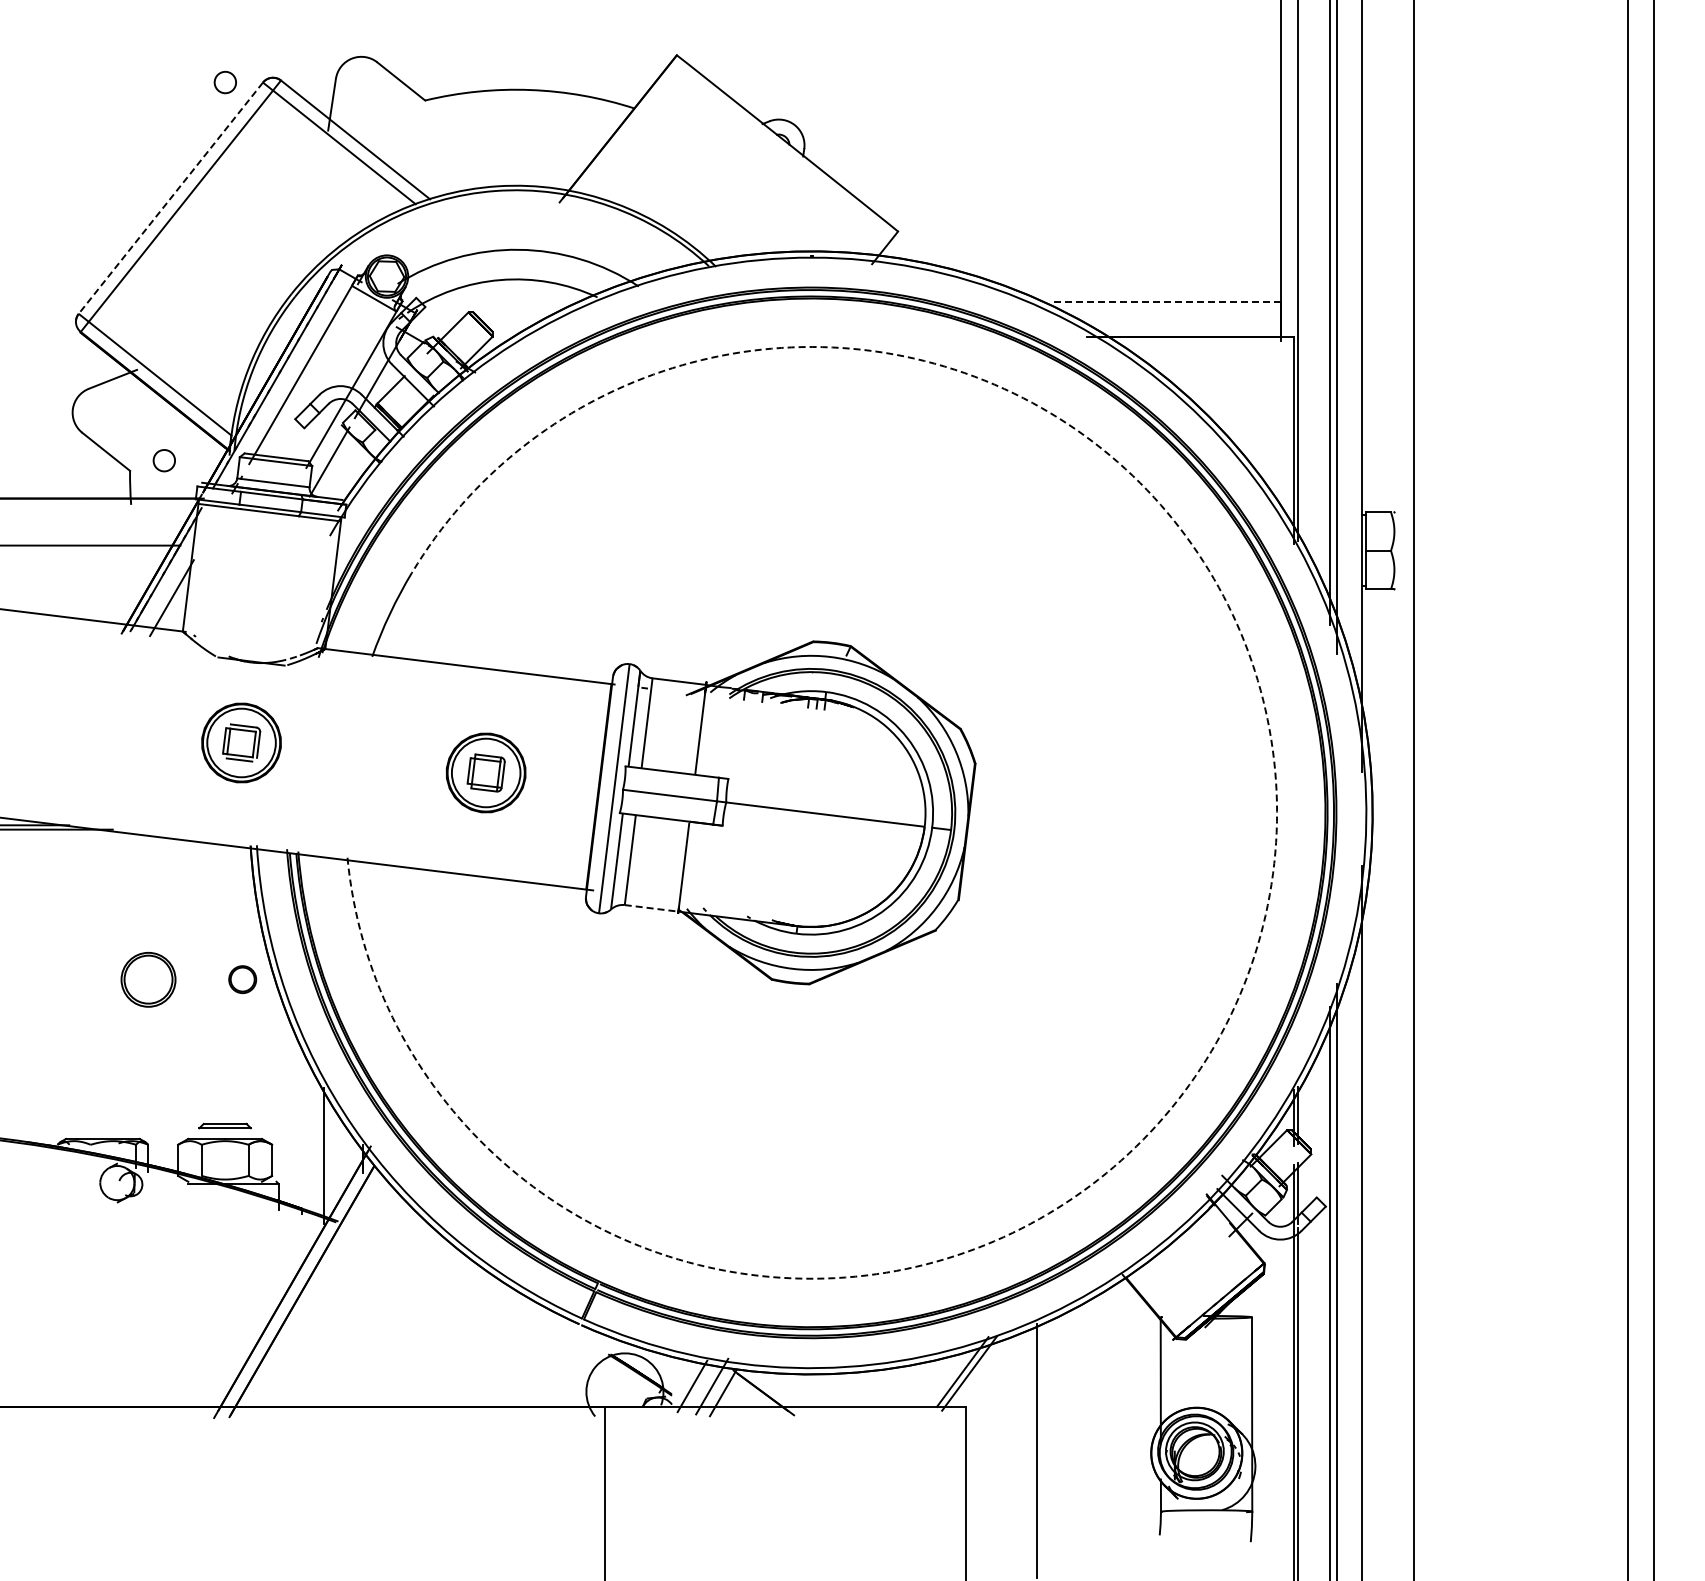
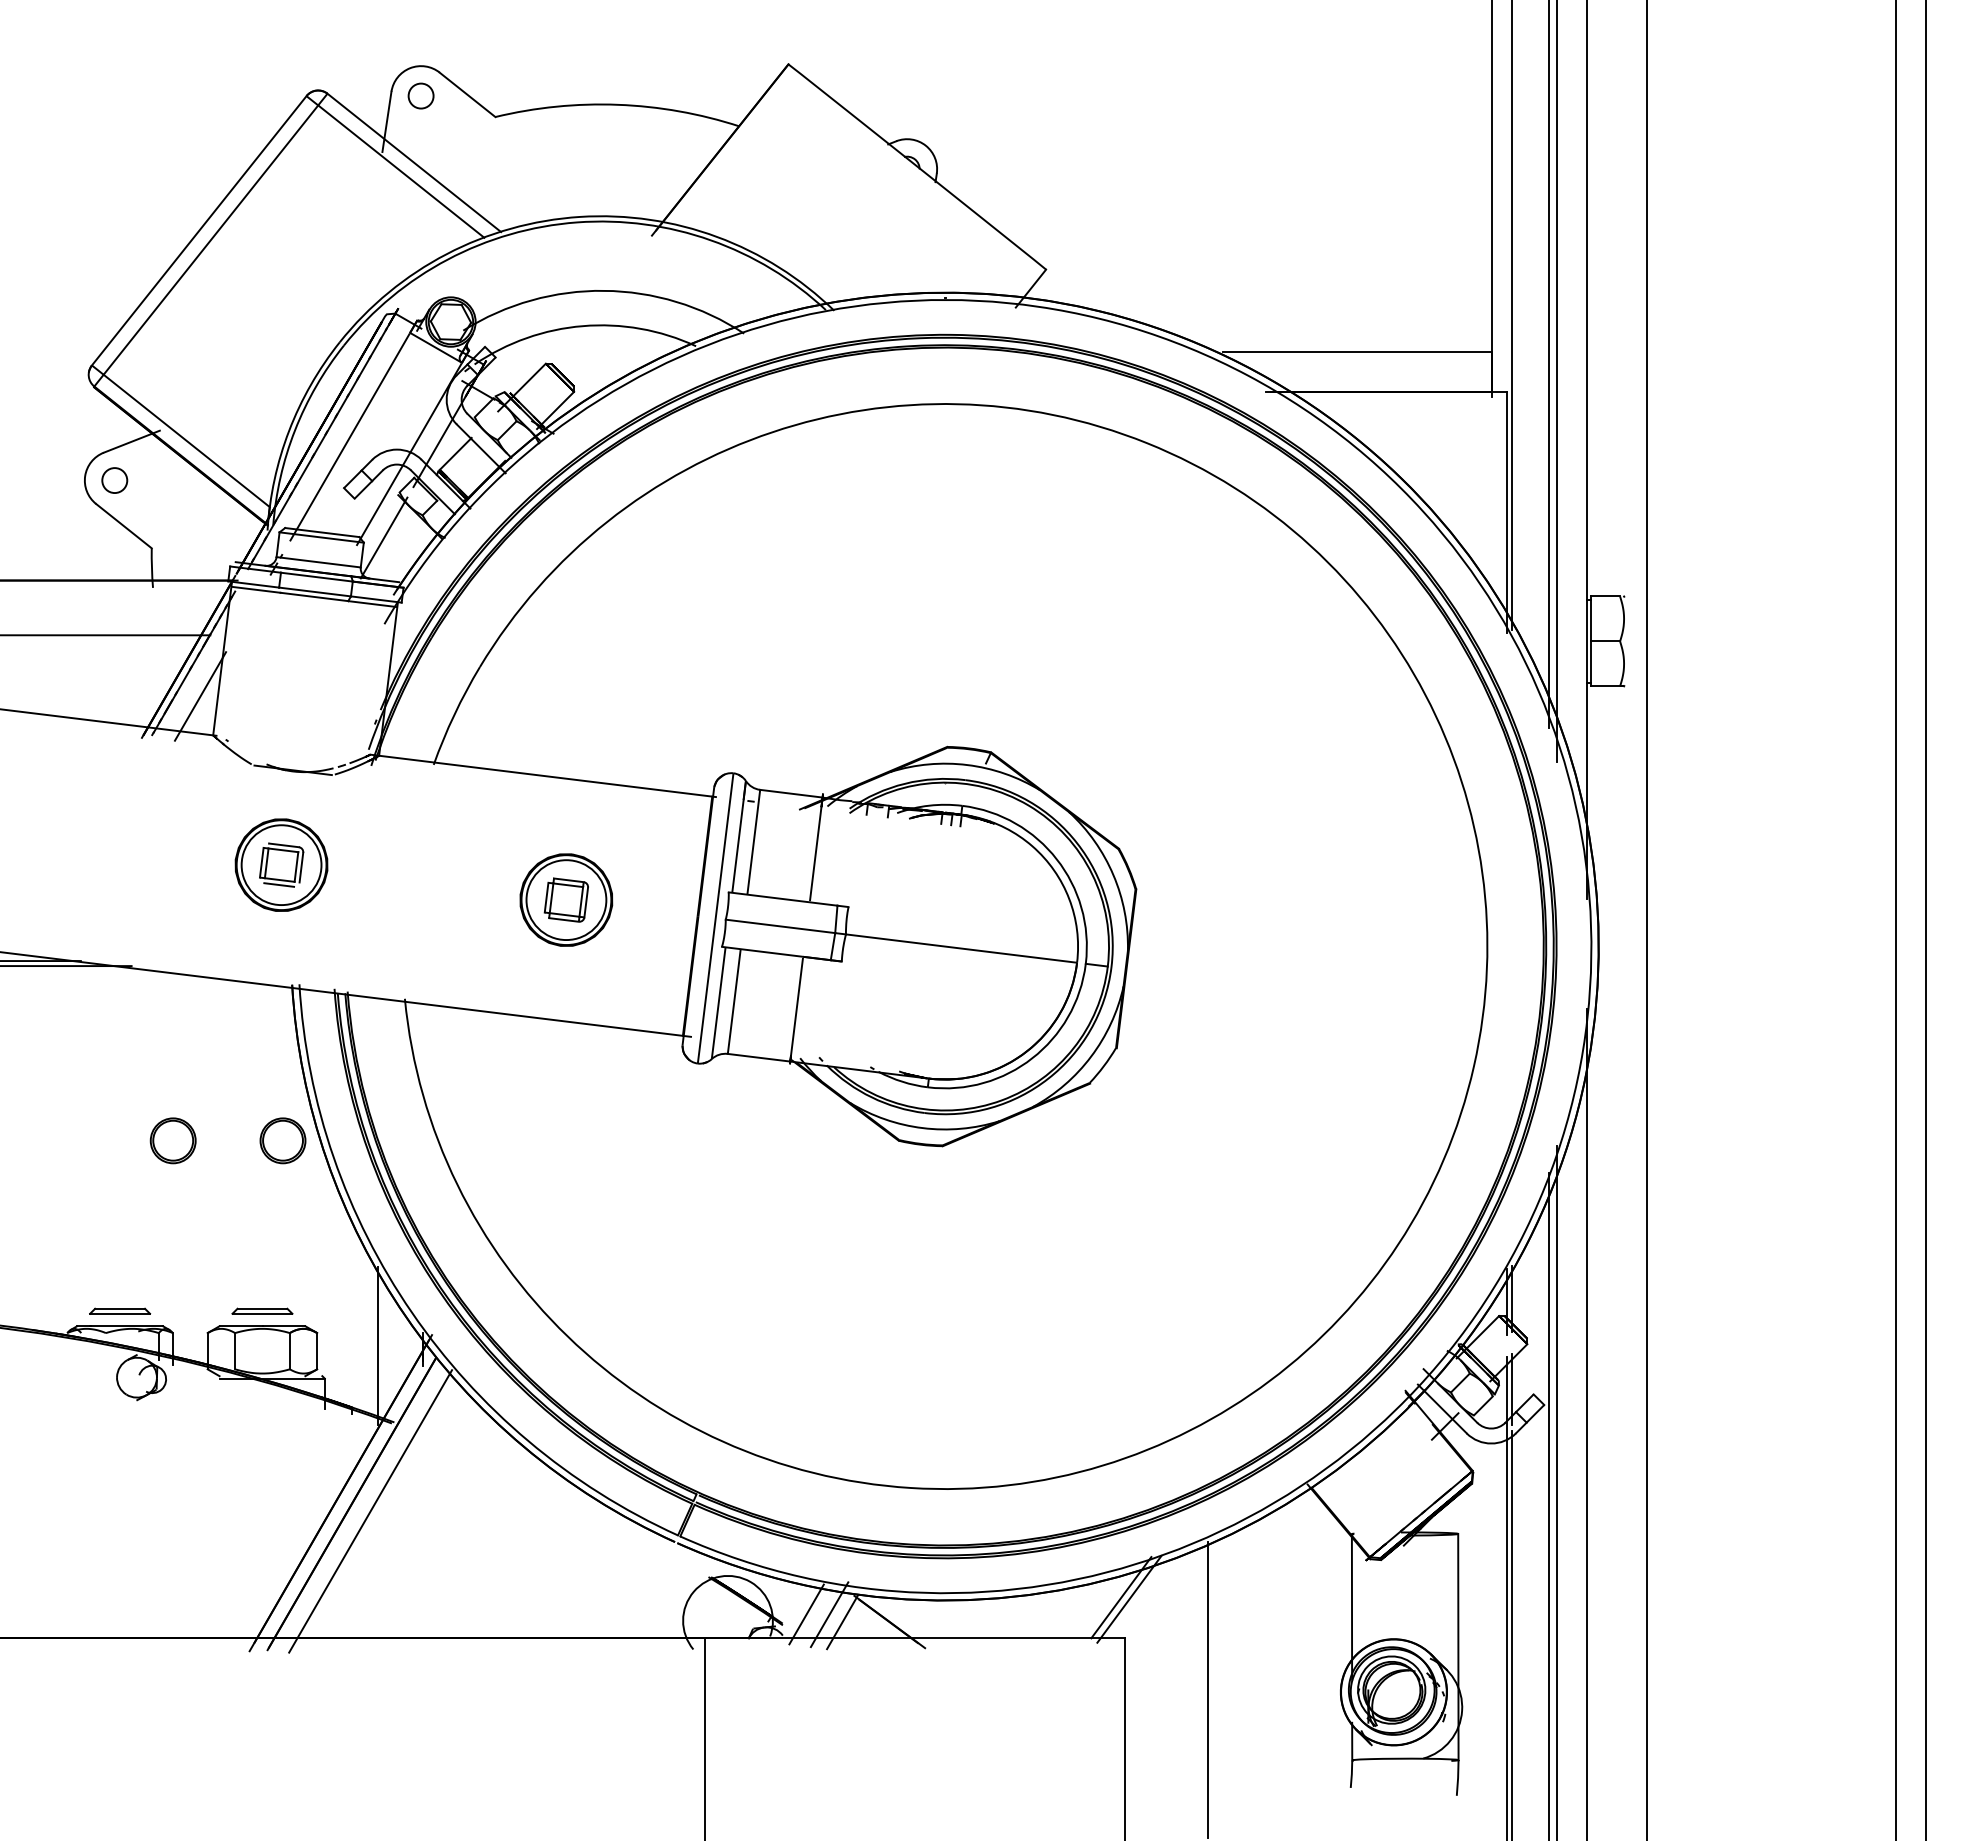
circle: (224, 82) -> (420, 96), moved
line: (170, 198) -> (198, 231), dashed -> solid
line: (1165, 302) -> (1357, 352), dashed -> solid
circle: (163, 460) -> (113, 480), moved
line: (652, 908) -> (760, 1057), dashed -> solid
arc: (1265, 915) -> (1473, 1066), dashed -> solid
part: (148, 979) -> (173, 1140), size x0.71
part: (242, 979) -> (282, 1140), size x1.43
part: (102, 1125) -> (119, 1310), added
line: (317, 1297) -> (369, 1510), added

